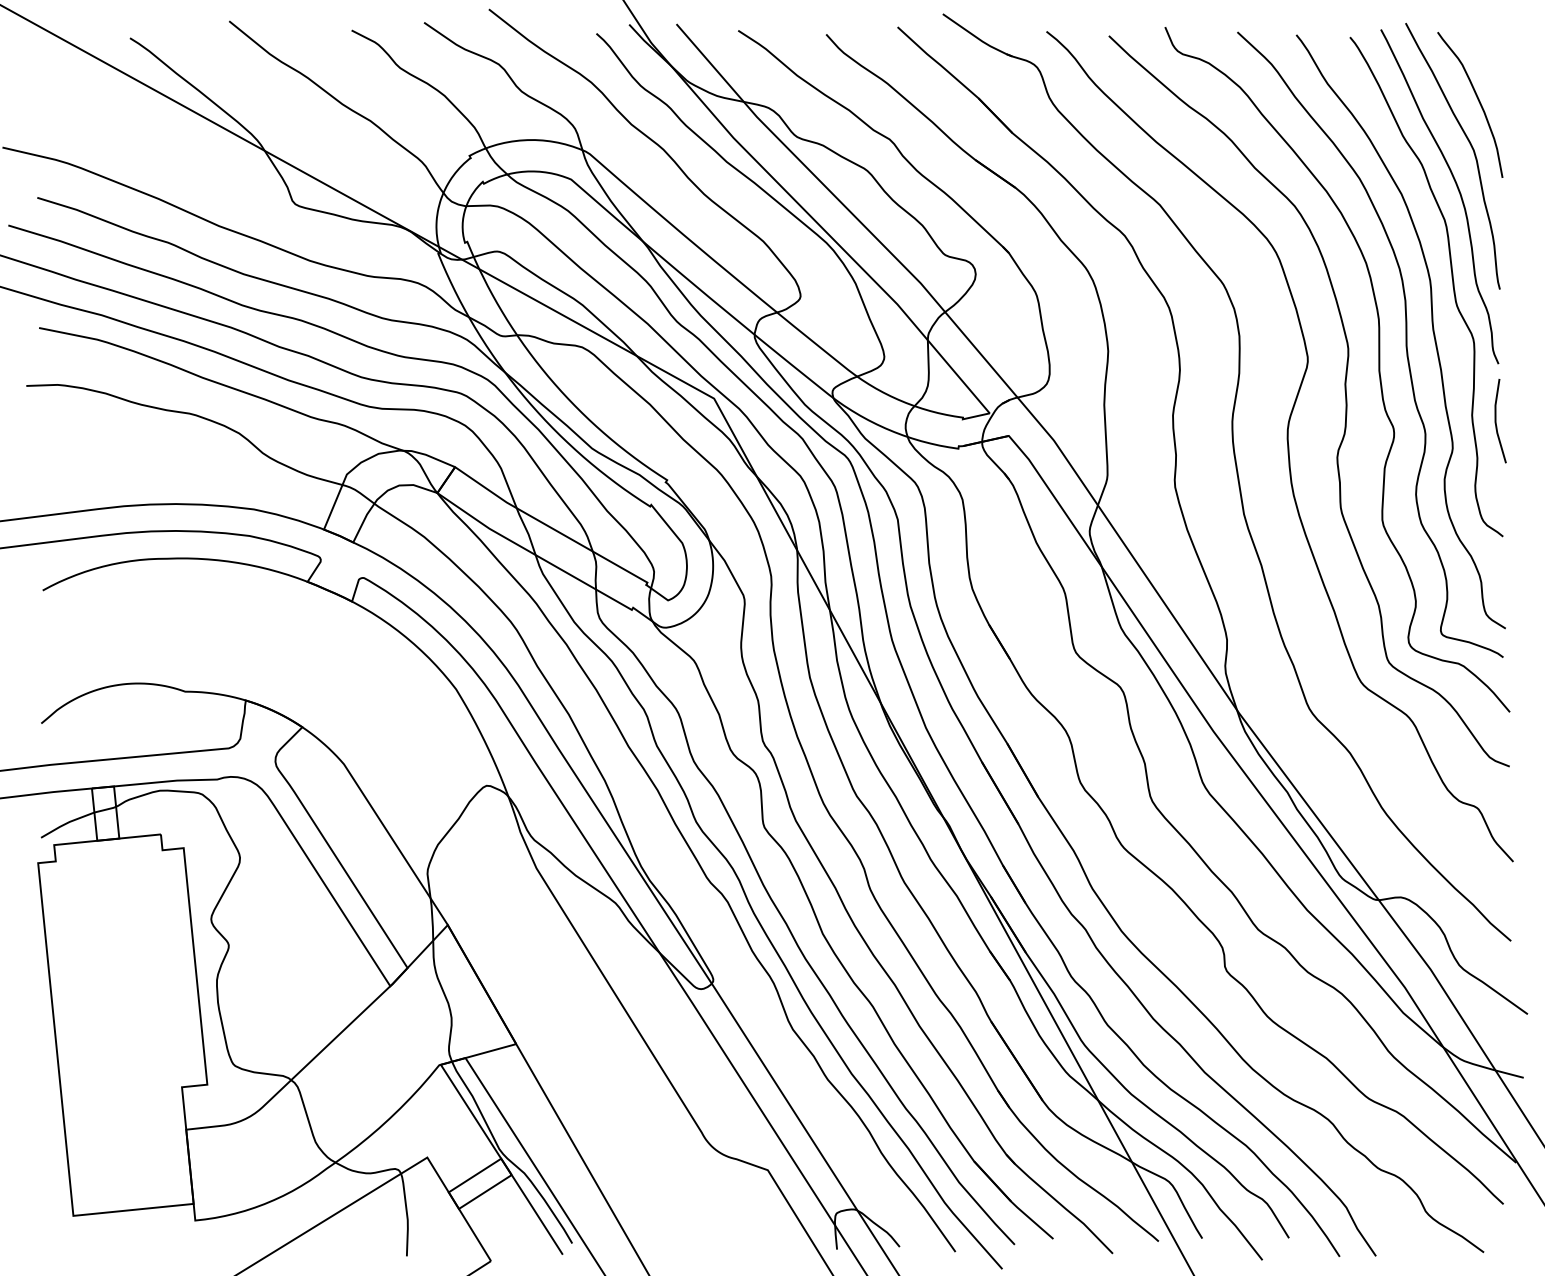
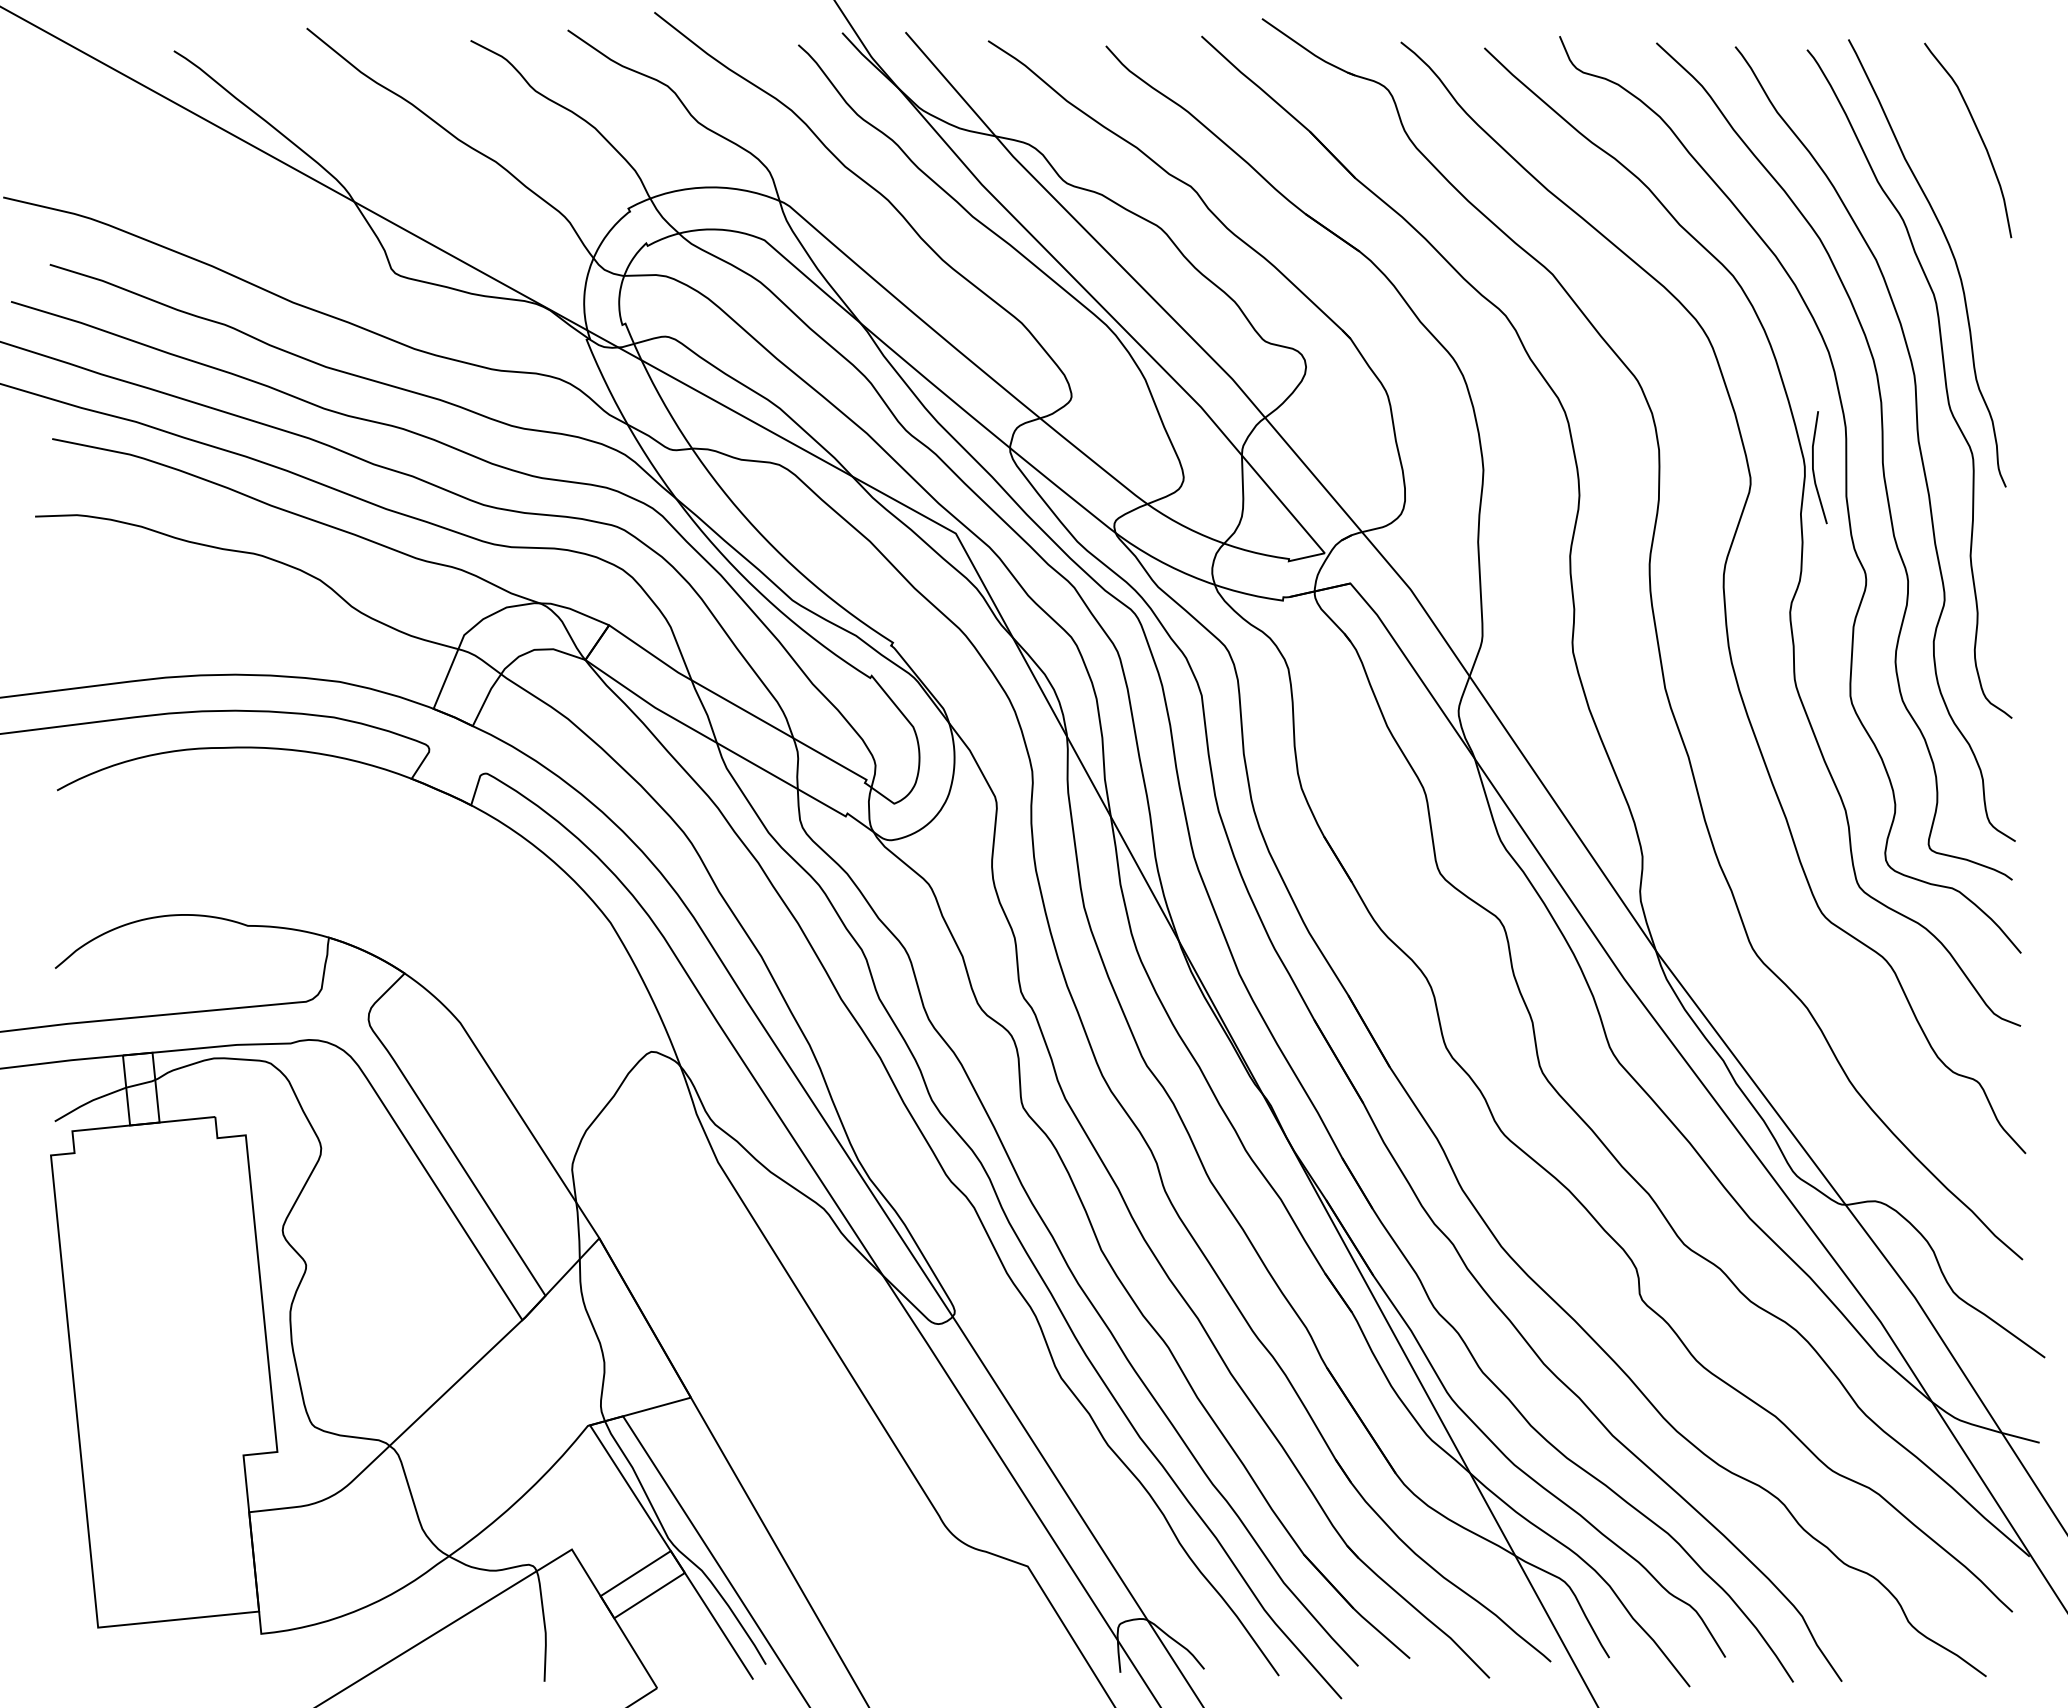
curve: (1472, 149) -> (1970, 199), removed
line: (1496, 423) -> (1814, 470), moved

